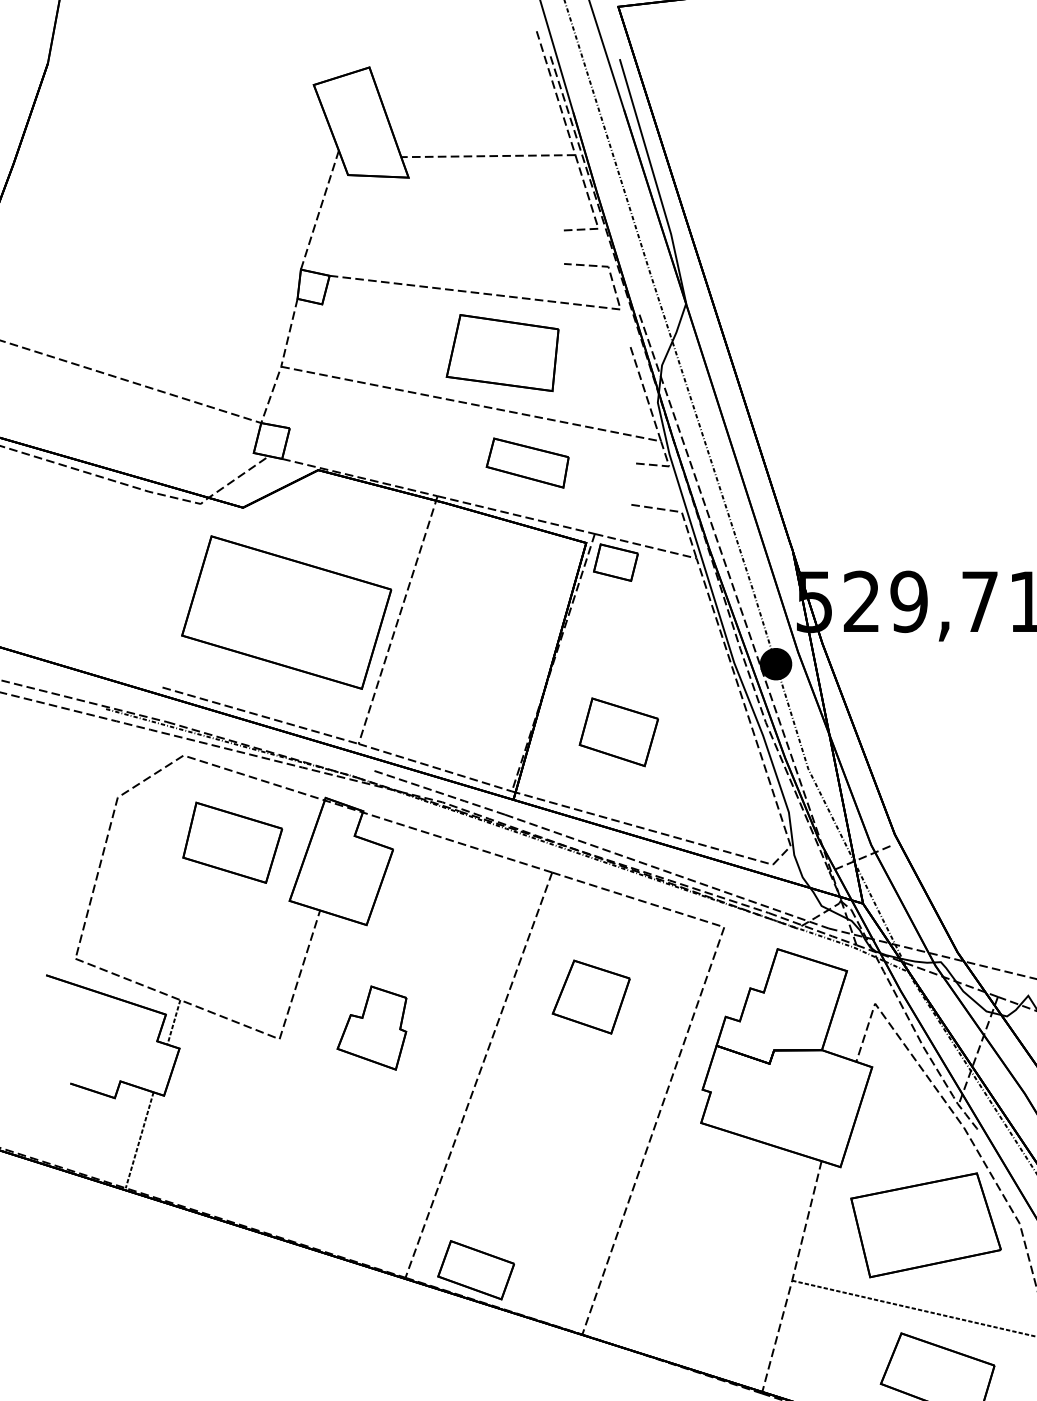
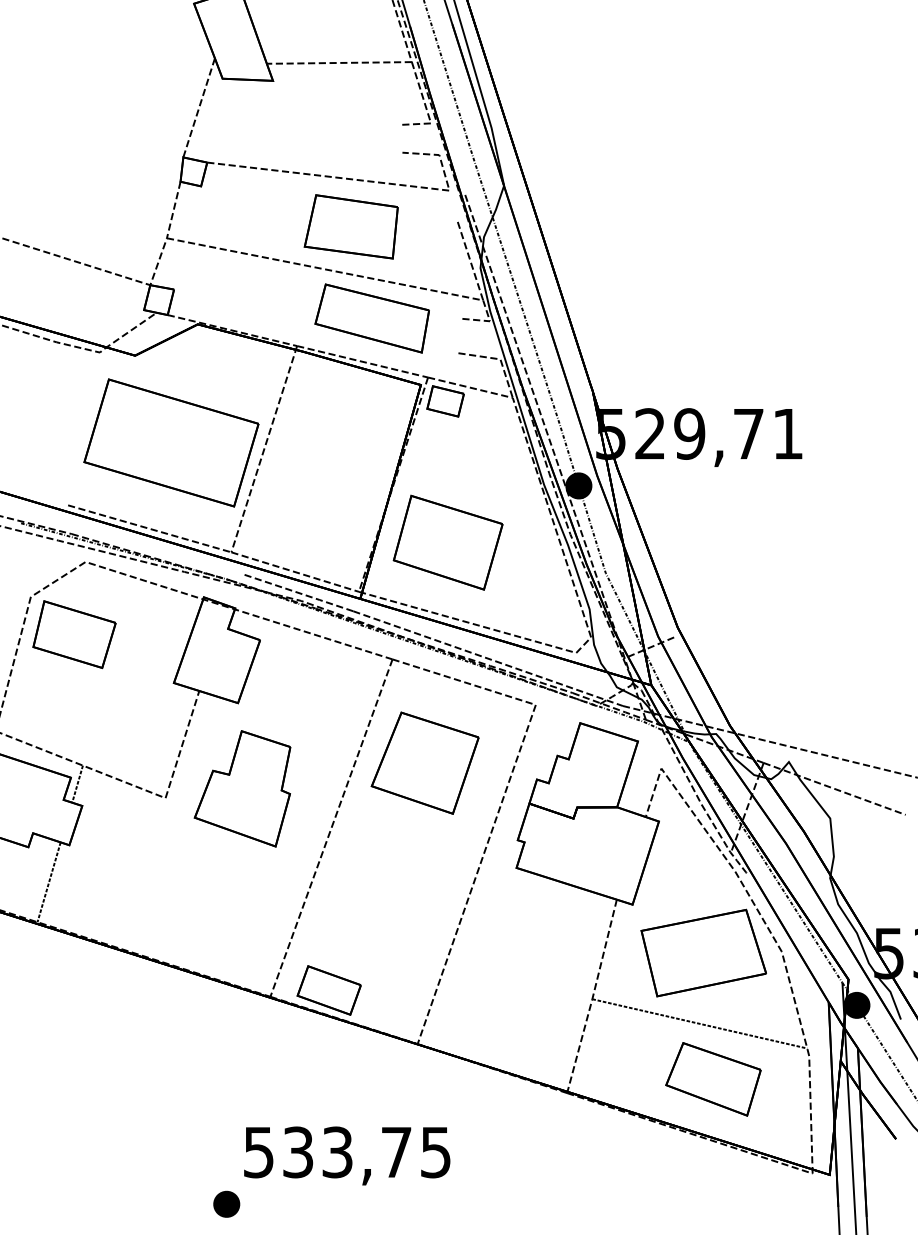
part: (526, 463) -> (371, 318), size x1.67
part: (618, 732) -> (447, 542), size x1.67
part: (232, 842) -> (74, 634), moved
part: (590, 996) -> (424, 762), size x1.67
part: (371, 1027) -> (242, 788), size x1.67

